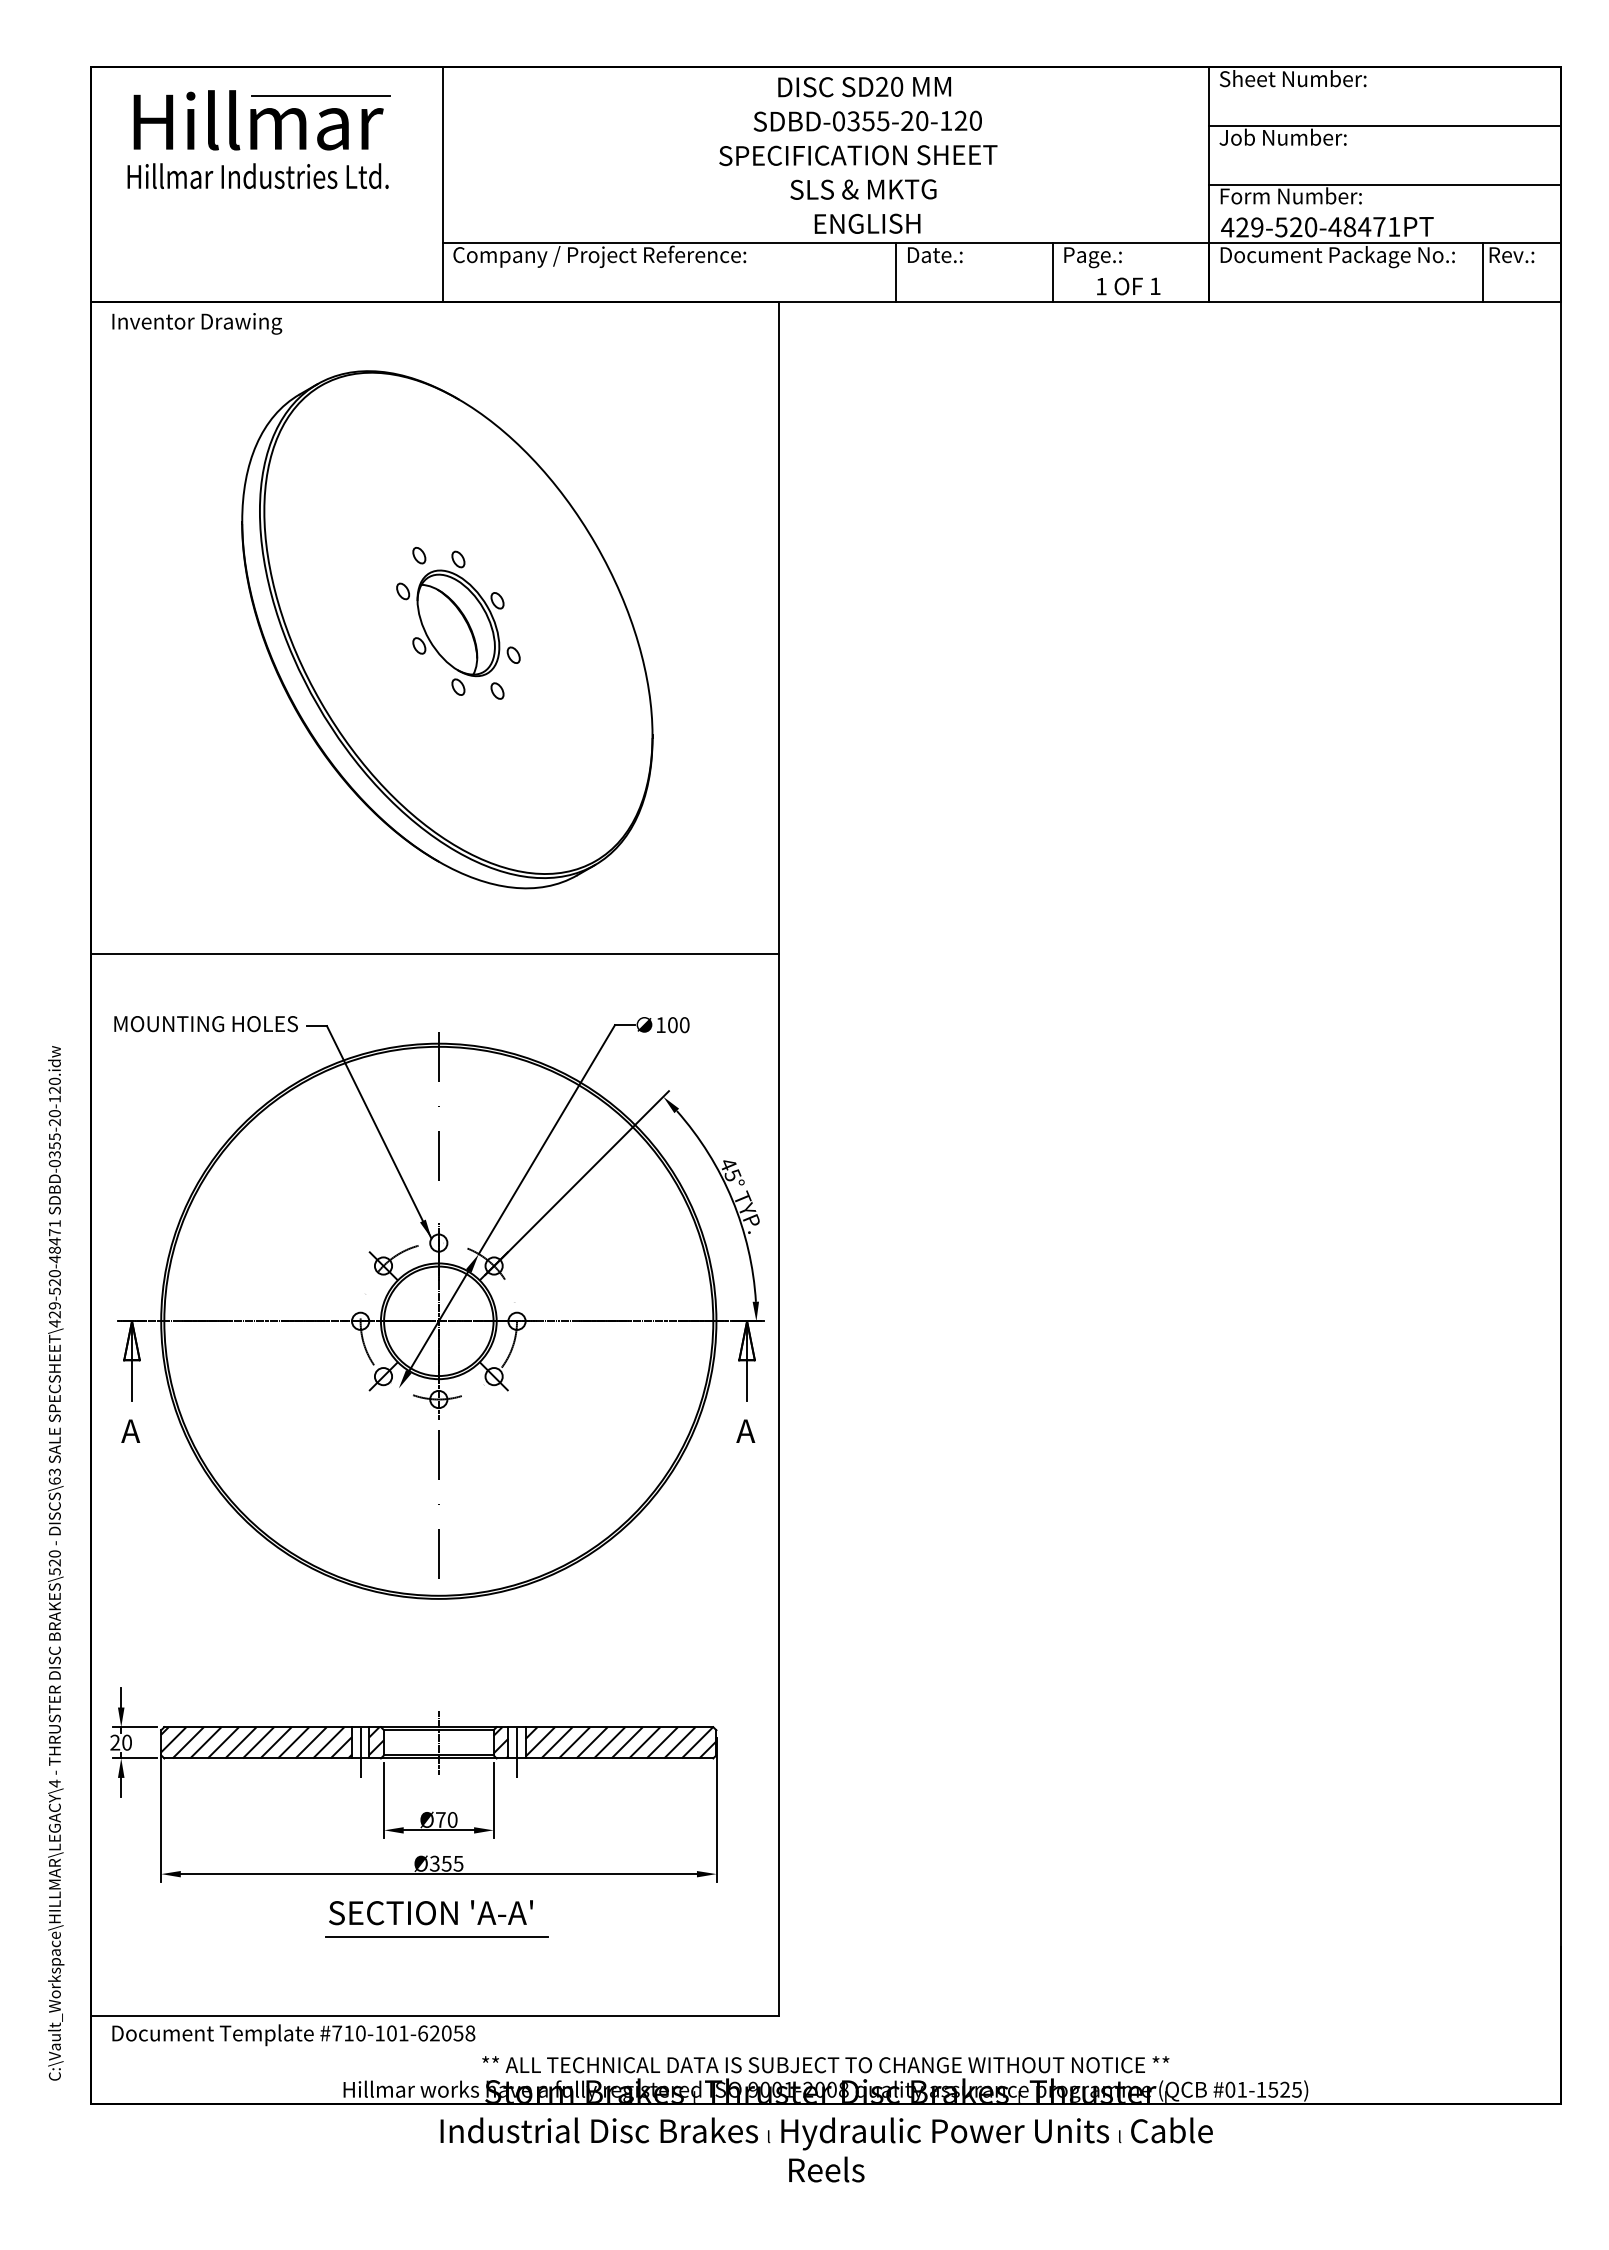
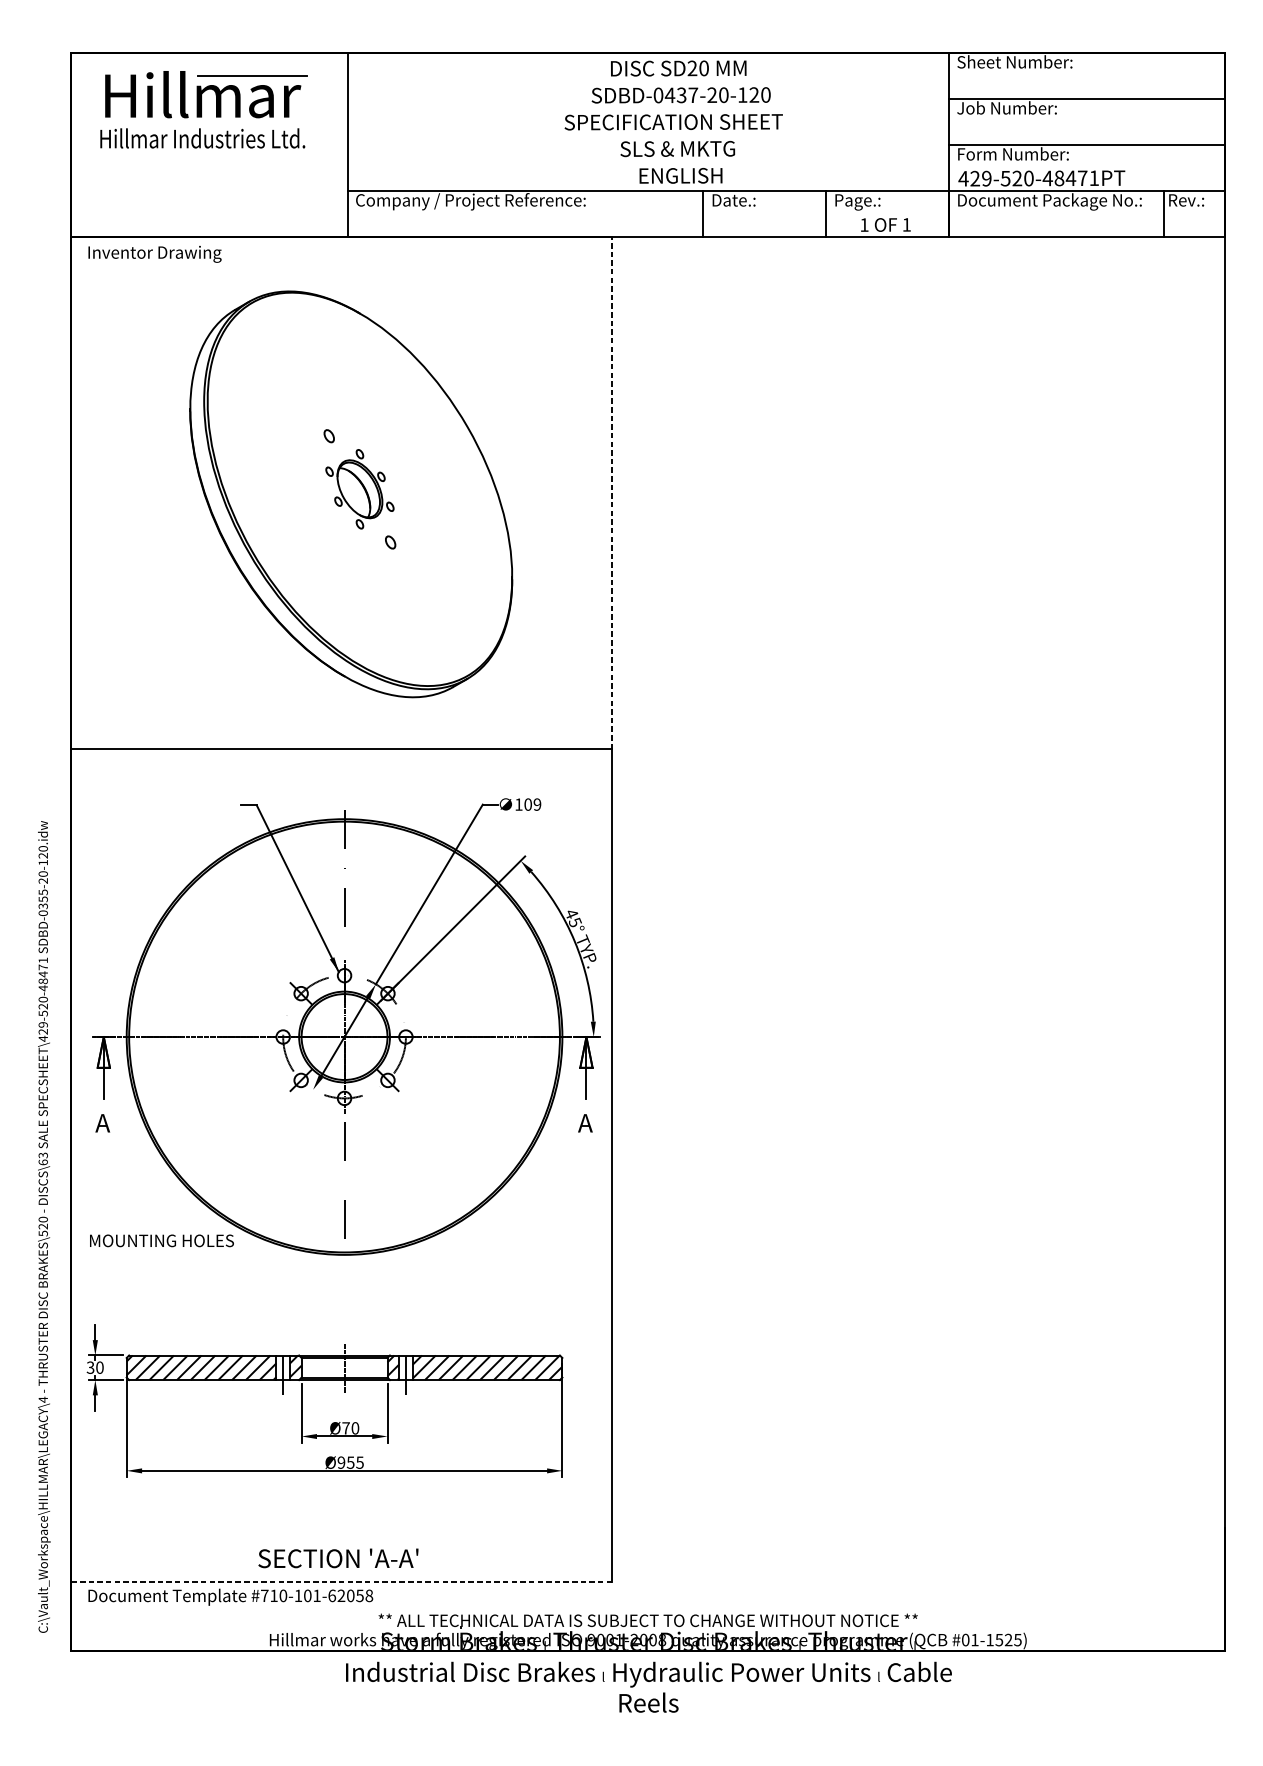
text: (868, 121) -> (681, 95), SDBD-0355-20-120 -> SDBD-0437-20-120
part: (458, 622) -> (359, 488), size x0.7
line: (779, 627) -> (611, 492), solid -> dashed
text: (205, 1024) -> (161, 1241), moved
text: (684, 1025) -> (537, 804), 100 -> 109
text: (115, 1742) -> (90, 1367), 20 -> 30
text: (434, 1863) -> (341, 1462), Ø355 -> Ø955
text: (430, 1912) -> (338, 1558), moved
line: (436, 1937) -> (342, 1520), removed
line: (435, 2016) -> (341, 1582), solid -> dashed

